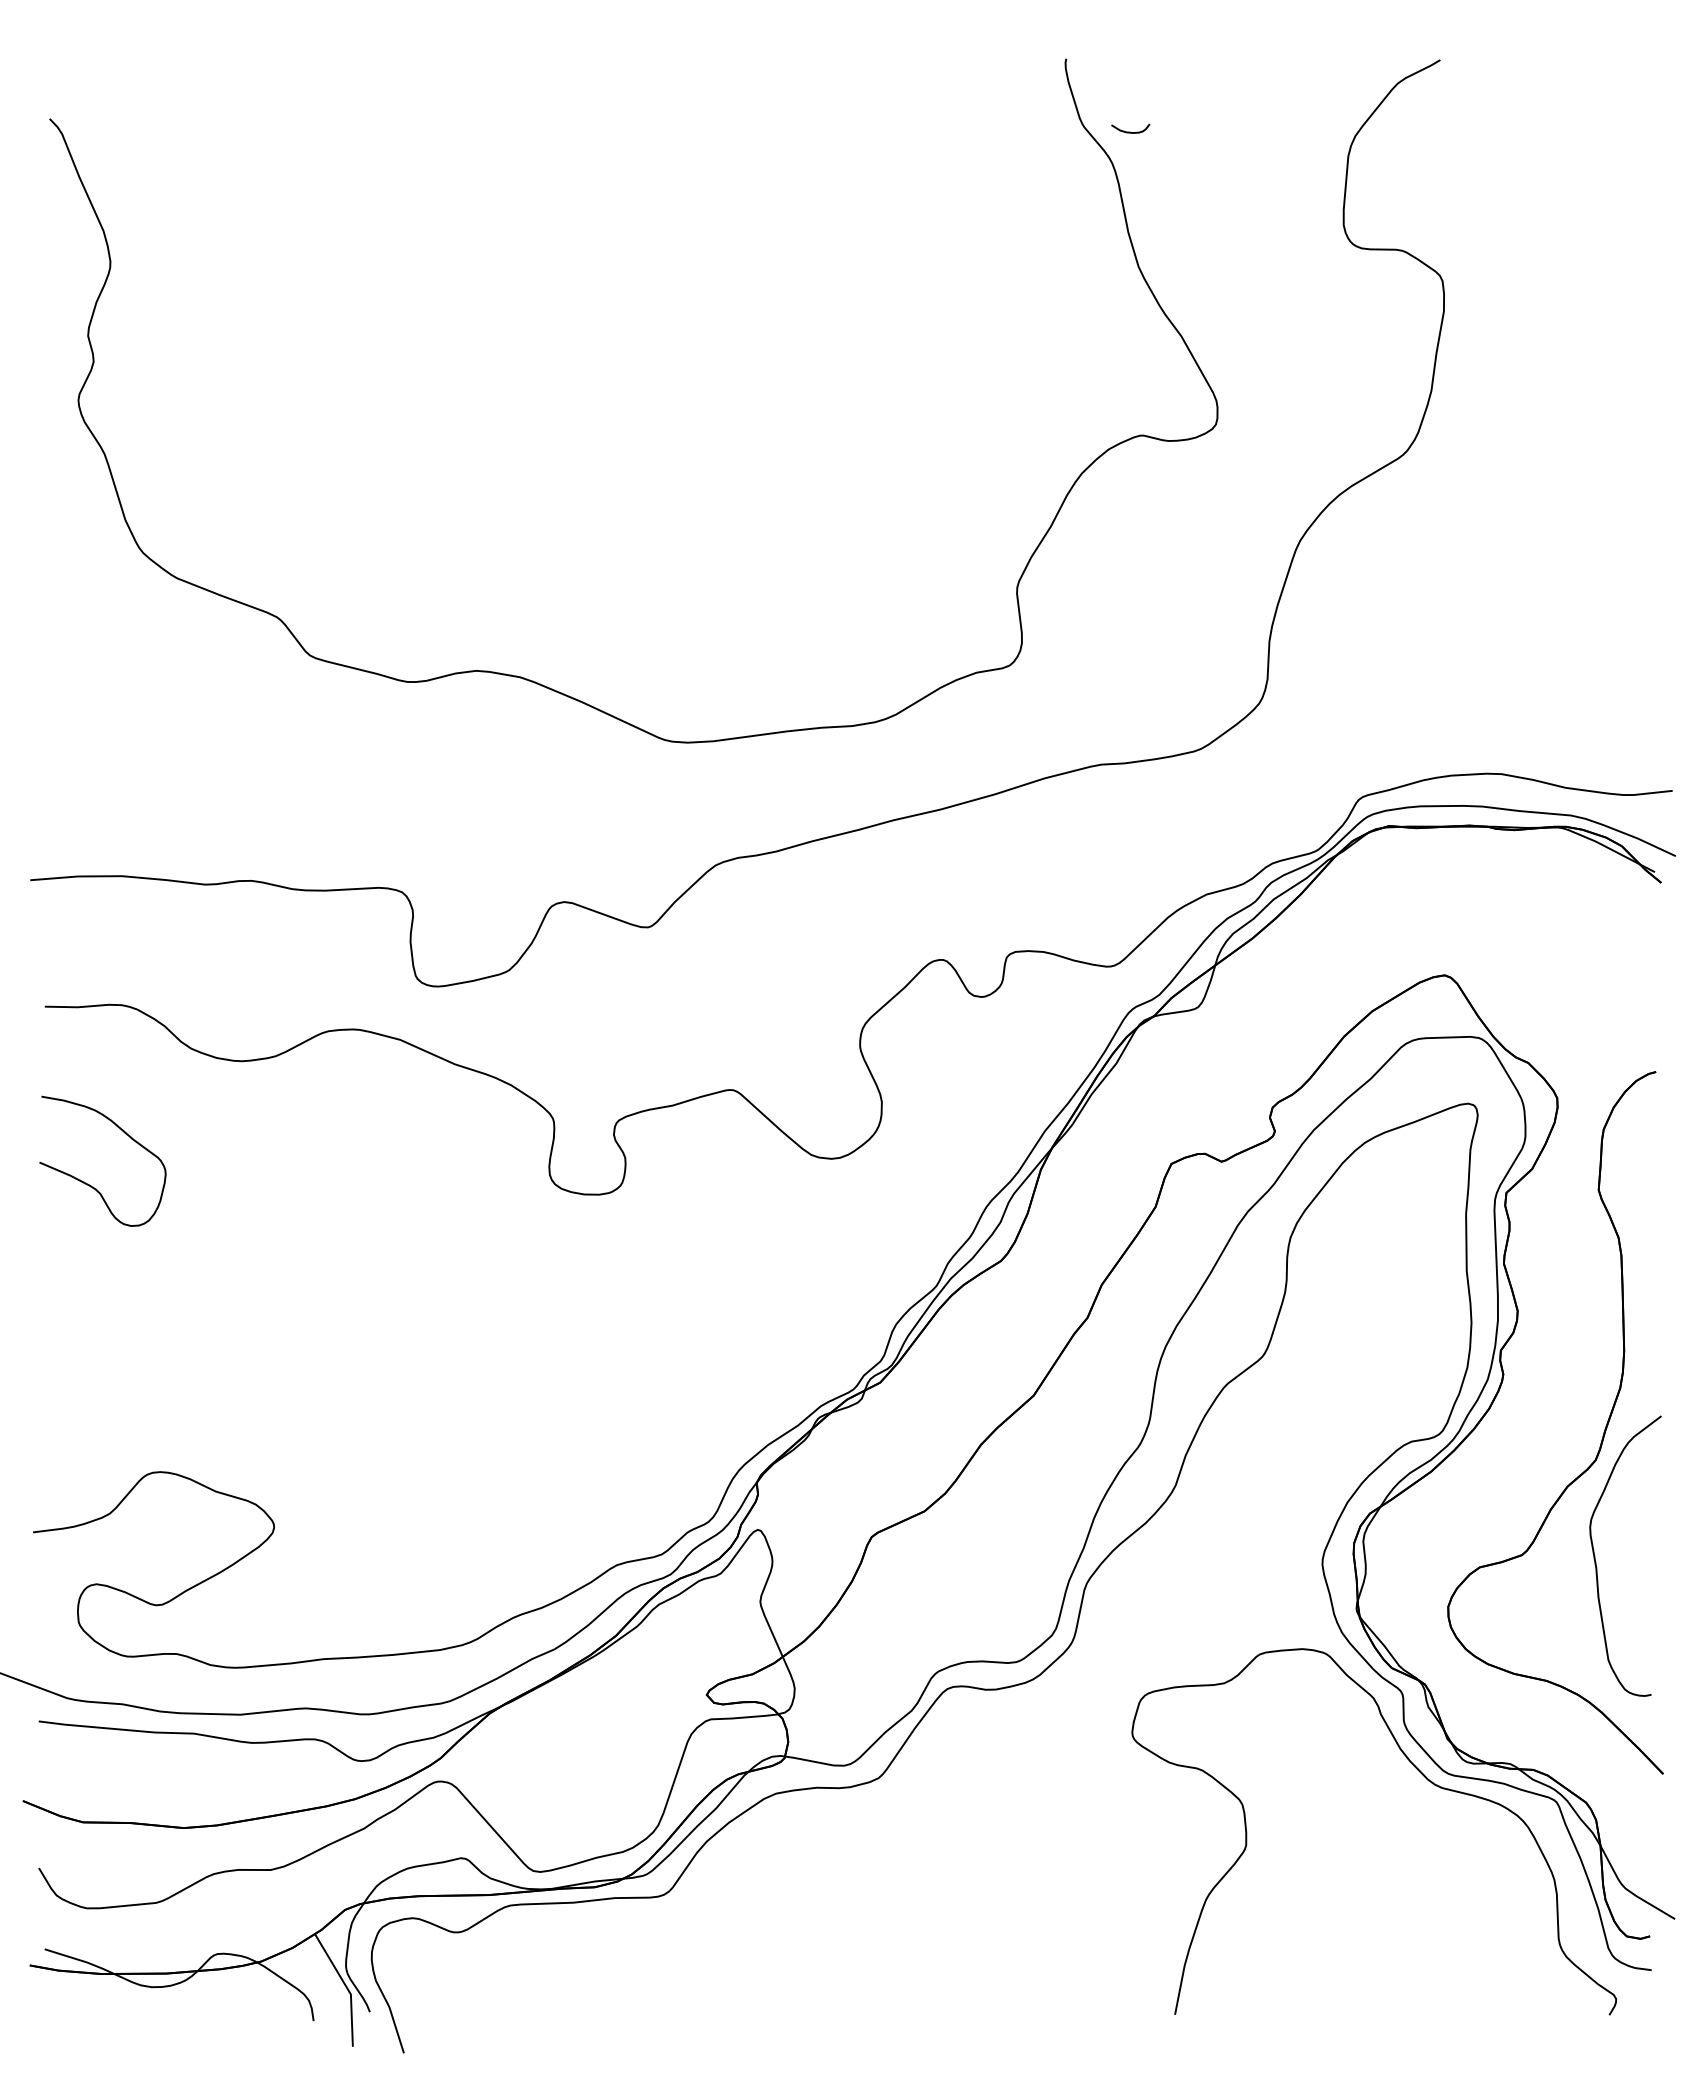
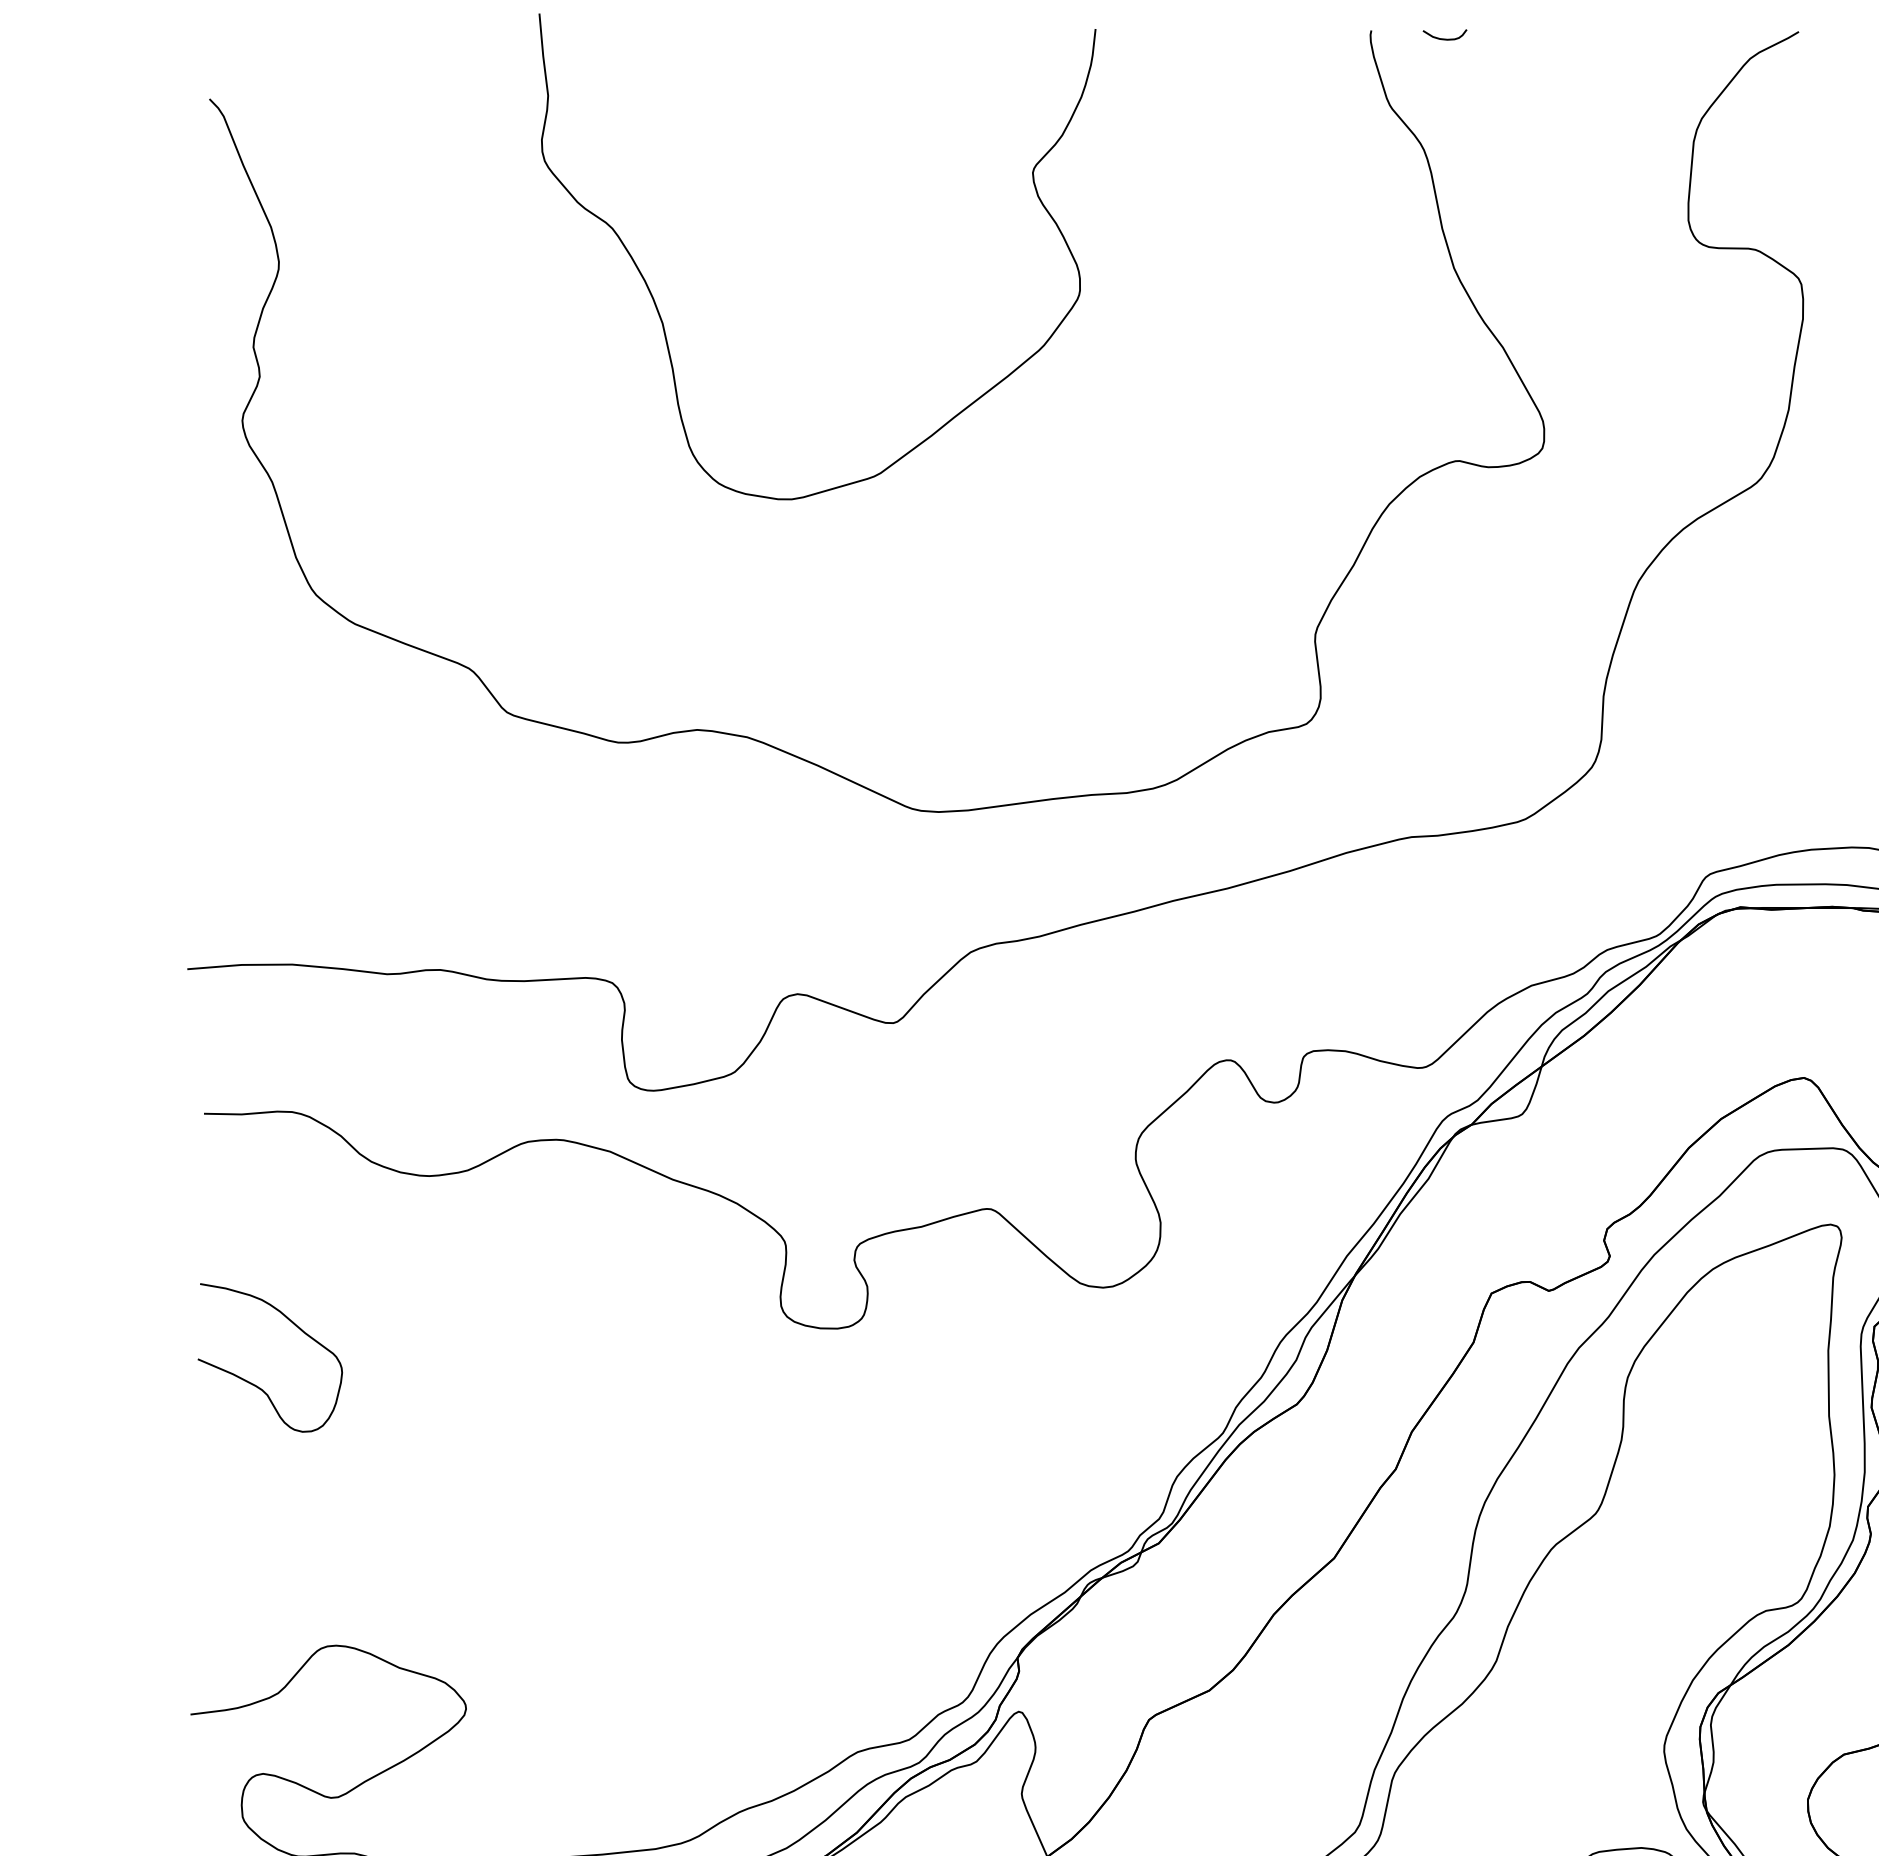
curve: (1130, 131) -> (1444, 38), moved
curve: (446, 312) -> (663, 320), added
curve: (89, 1184) -> (255, 1384), moved

